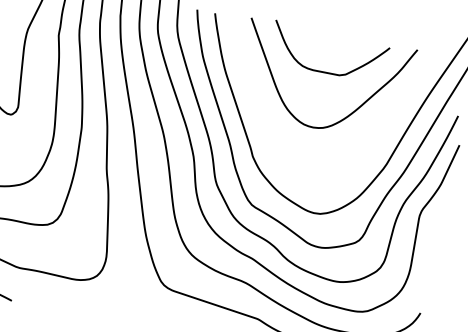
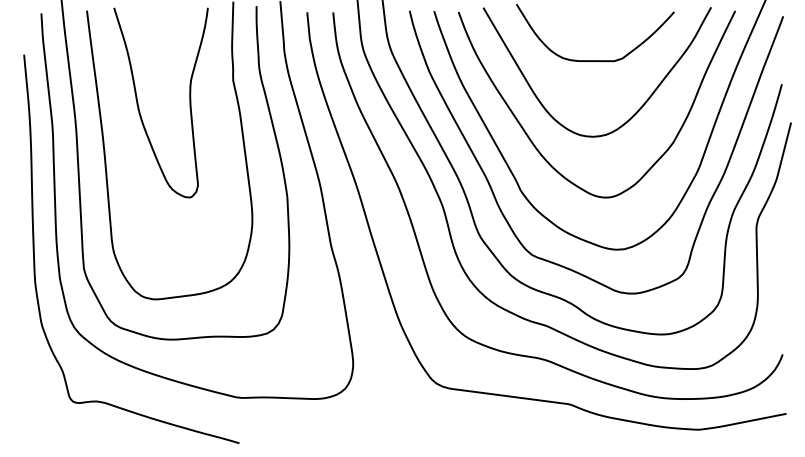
curve: (271, 129) -> (538, 149), added

